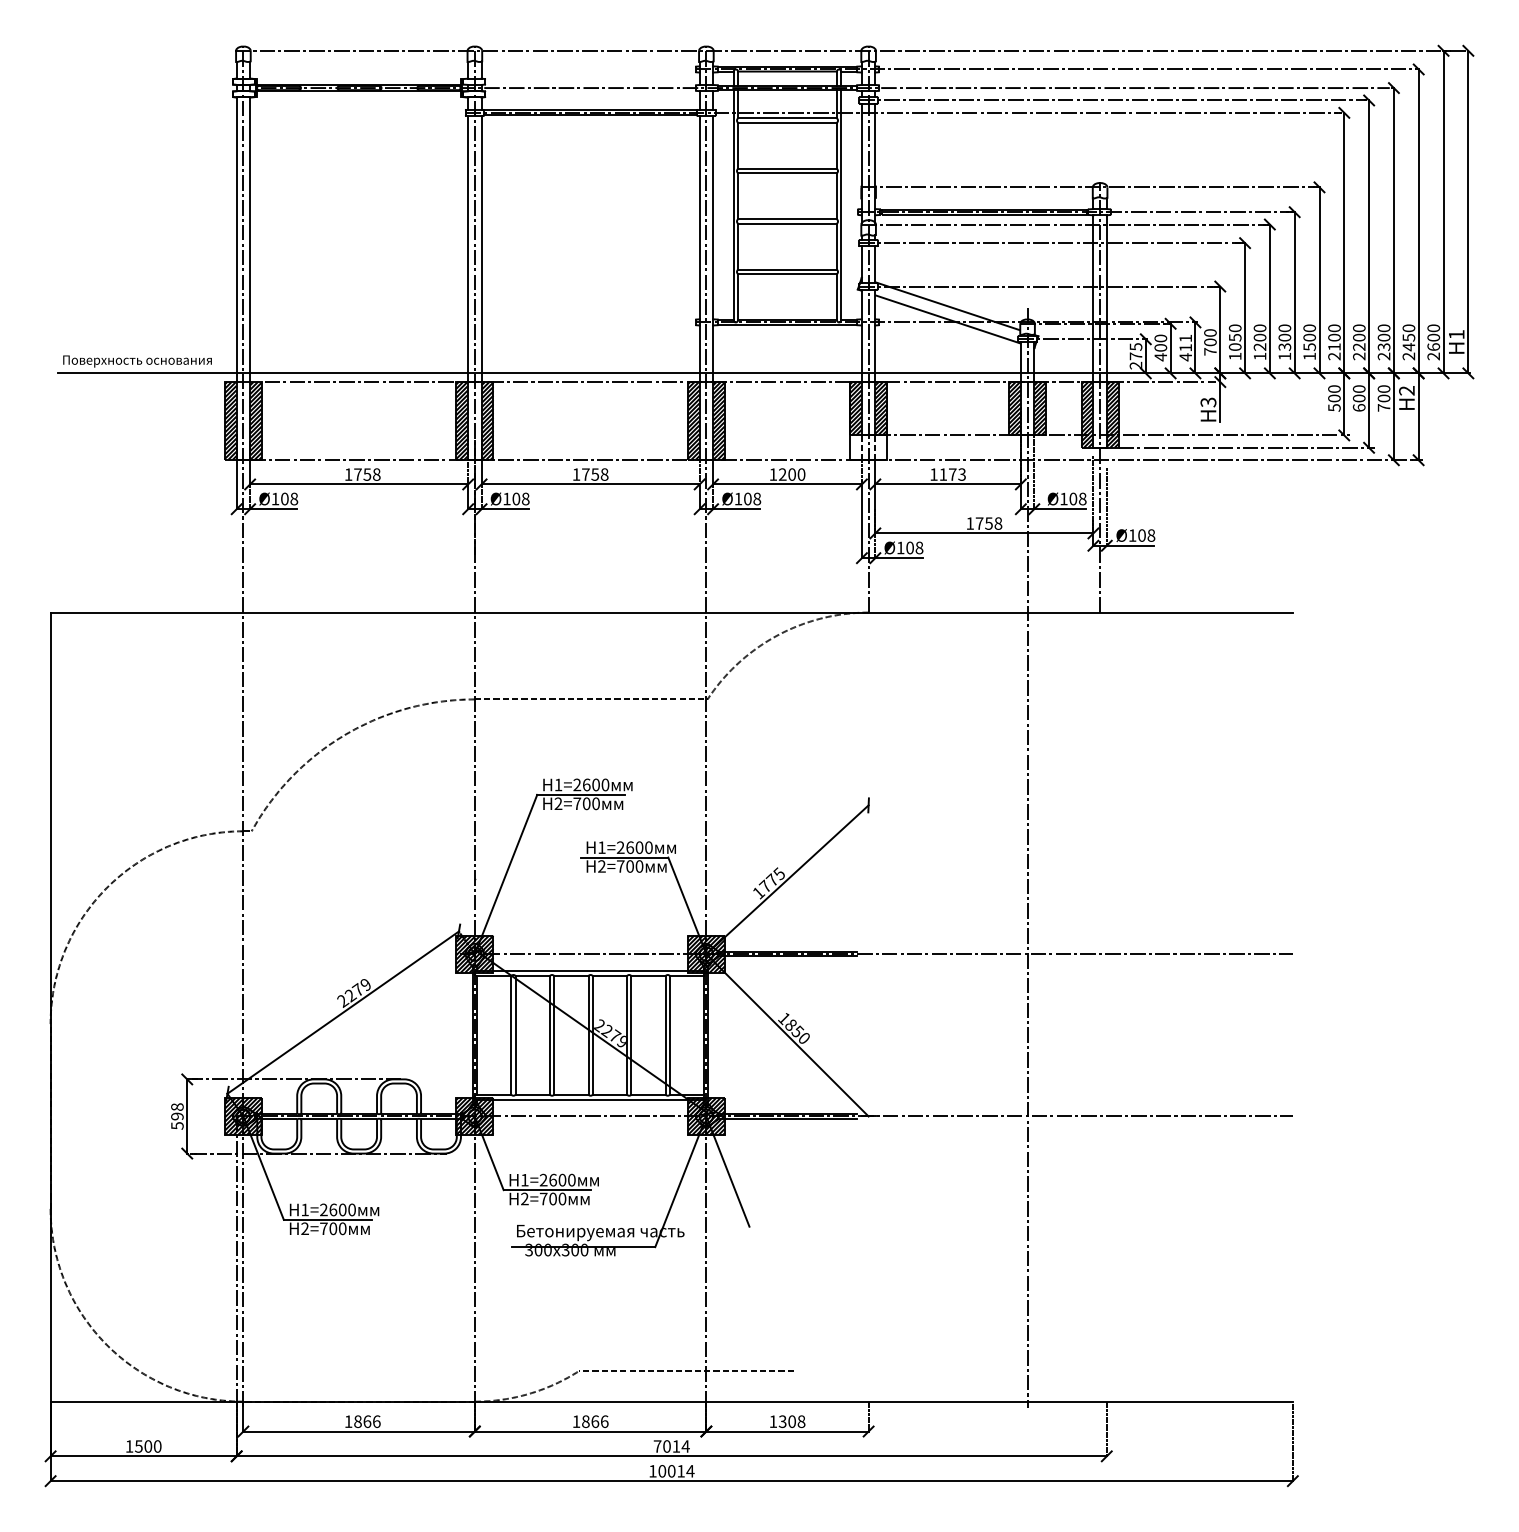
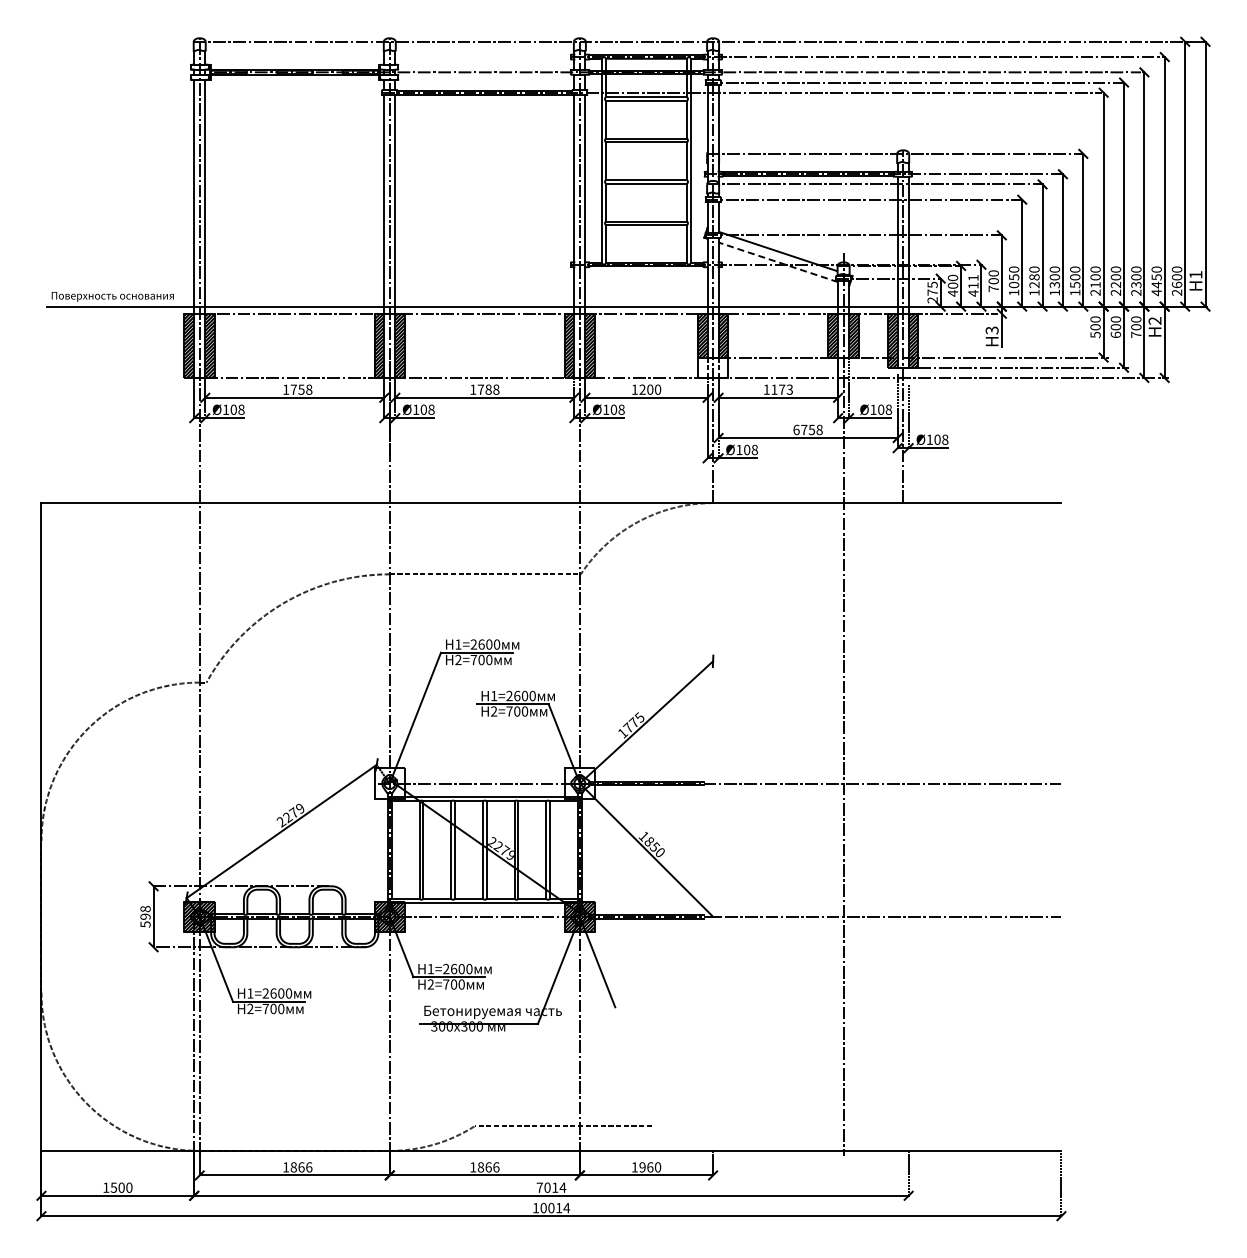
line: (948, 319) -> (778, 262), solid -> dashed
text: (1260, 337) -> (1034, 277), 1200 -> 1280
text: (1408, 356) -> (1156, 292), 2450 -> 4450
text: (595, 474) -> (488, 389), 1758 -> 1788
text: (970, 523) -> (796, 429), 1758 -> 6758
hatch: (474, 954) -> (389, 783), removed
hatch: (705, 954) -> (579, 783), removed
text: (792, 1421) -> (650, 1167), 1308 -> 1960

